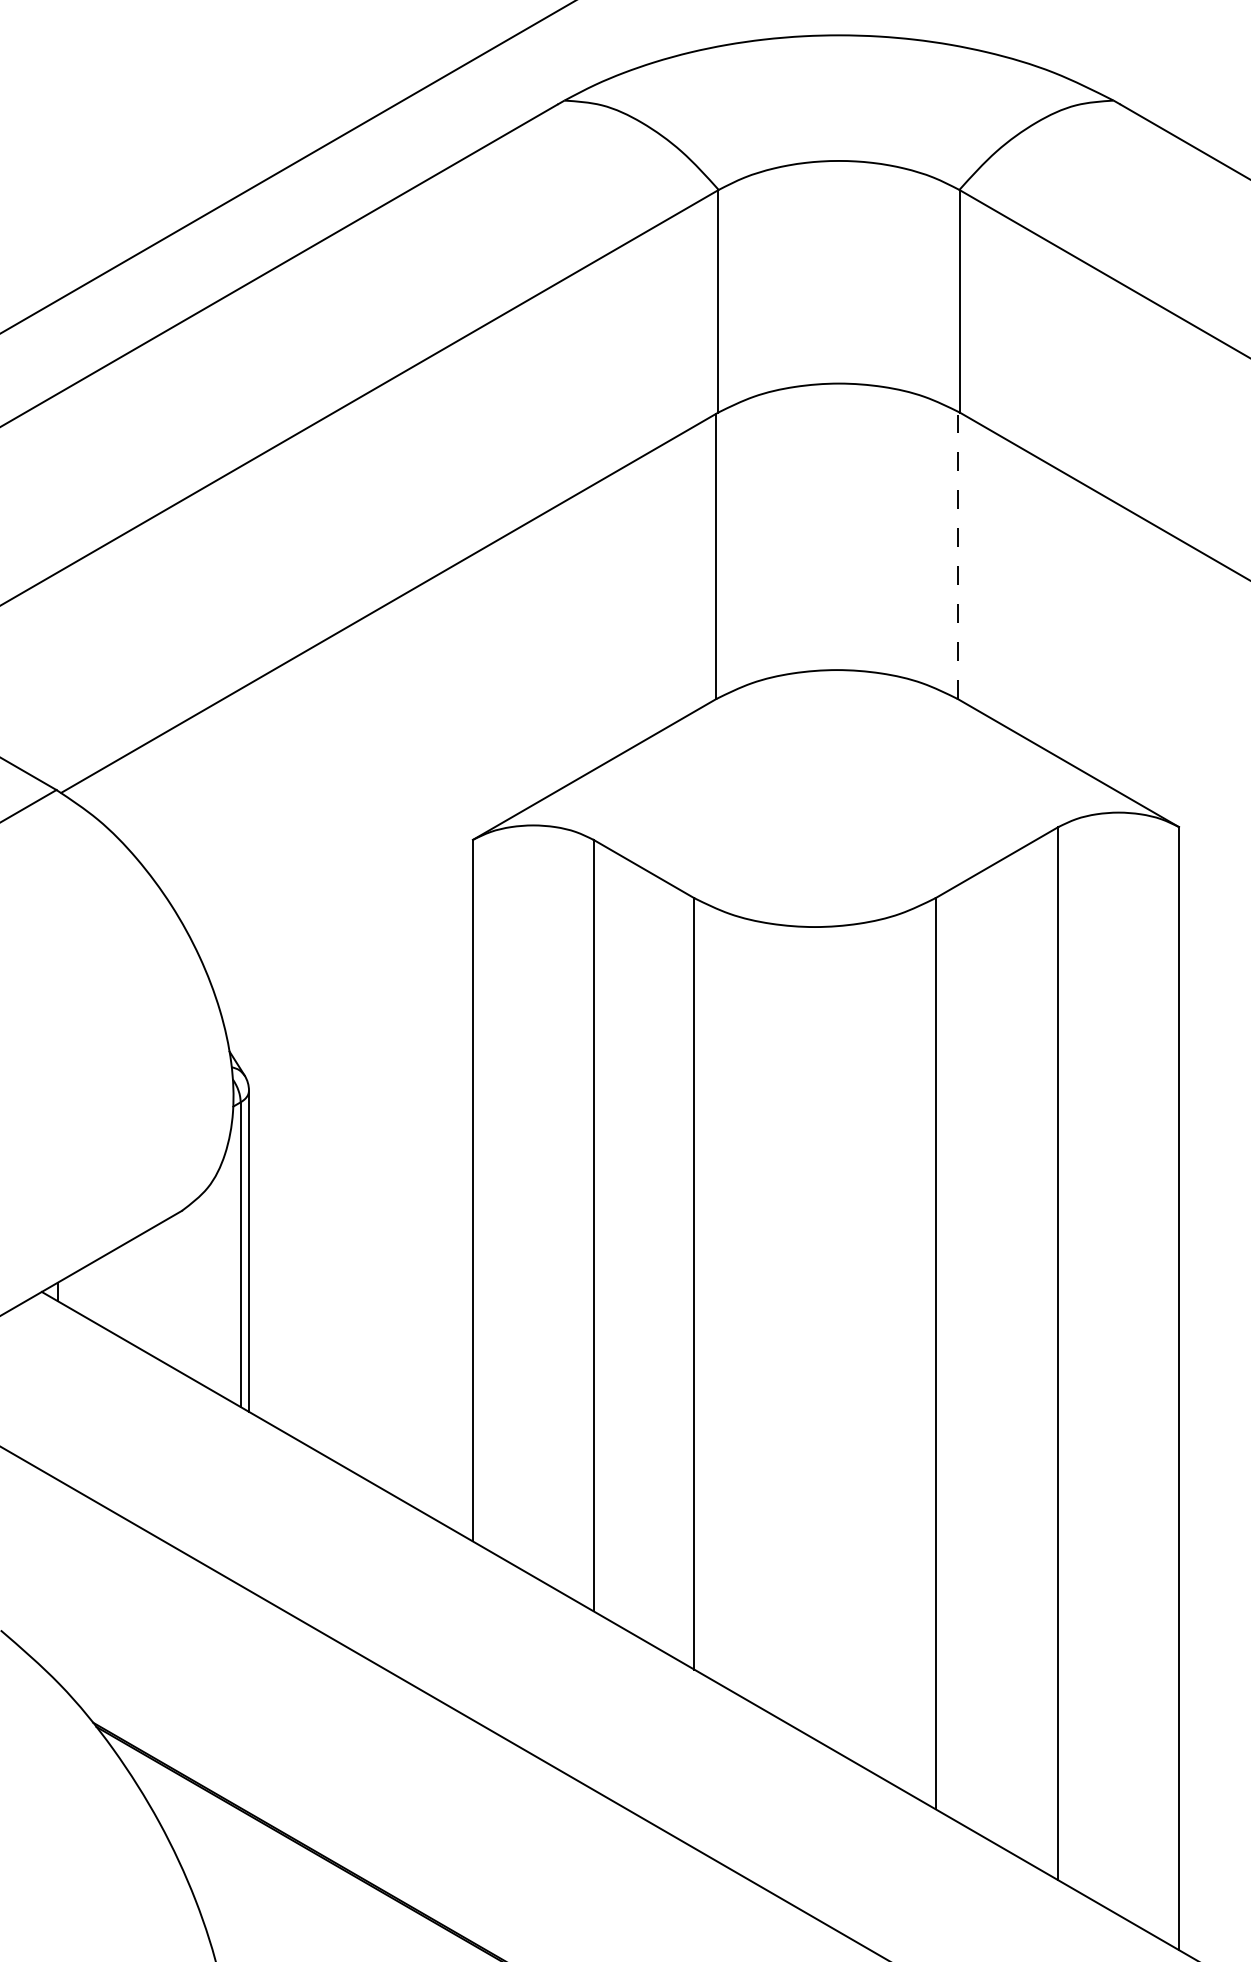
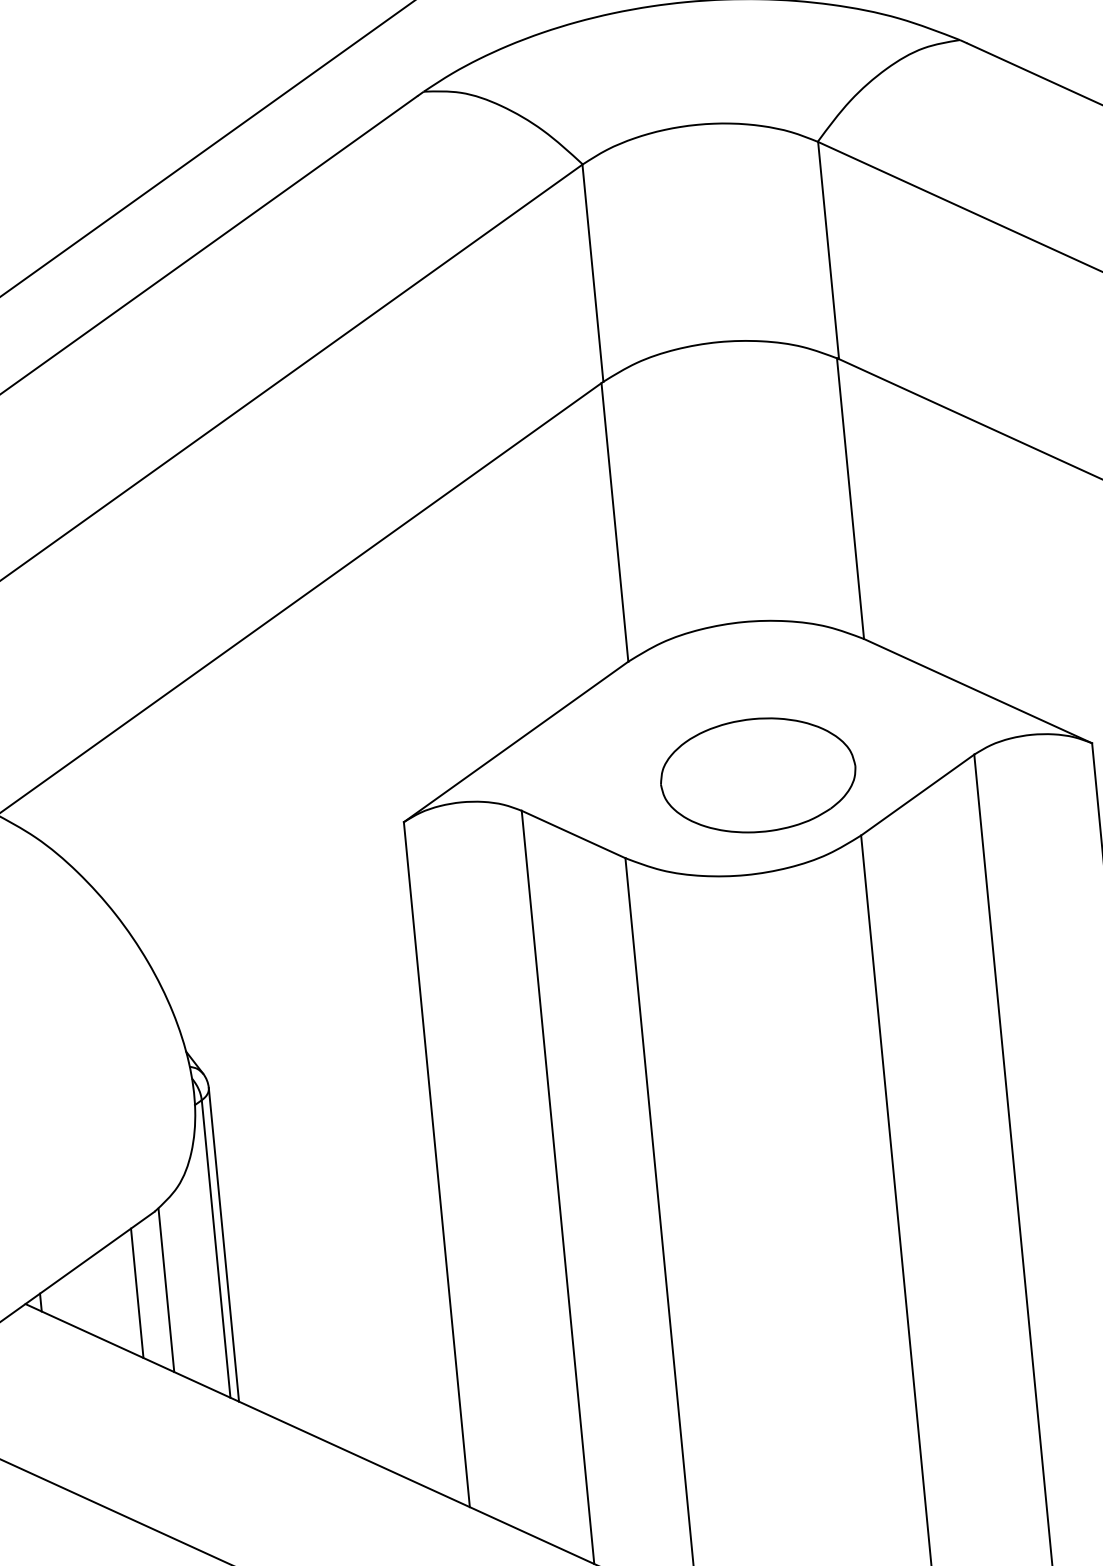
line: (957, 555) -> (850, 498), dashed -> solid
part: (836, 826) -> (757, 774), added
line: (156, 1291) -> (137, 1292), added
line: (186, 1291) -> (166, 1290), added

